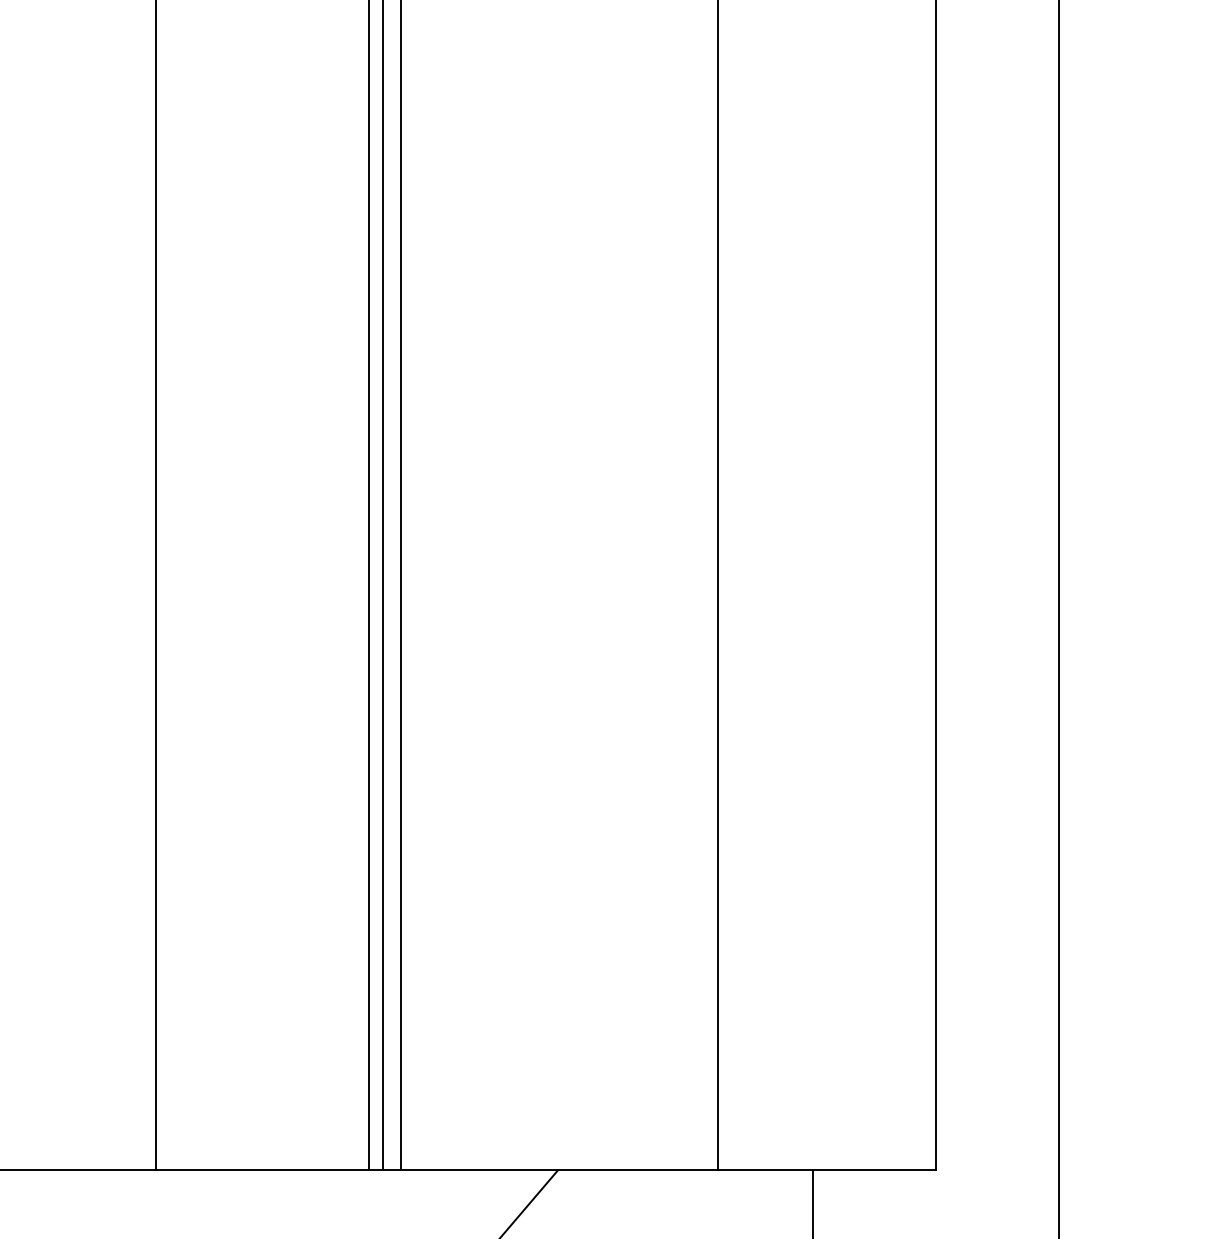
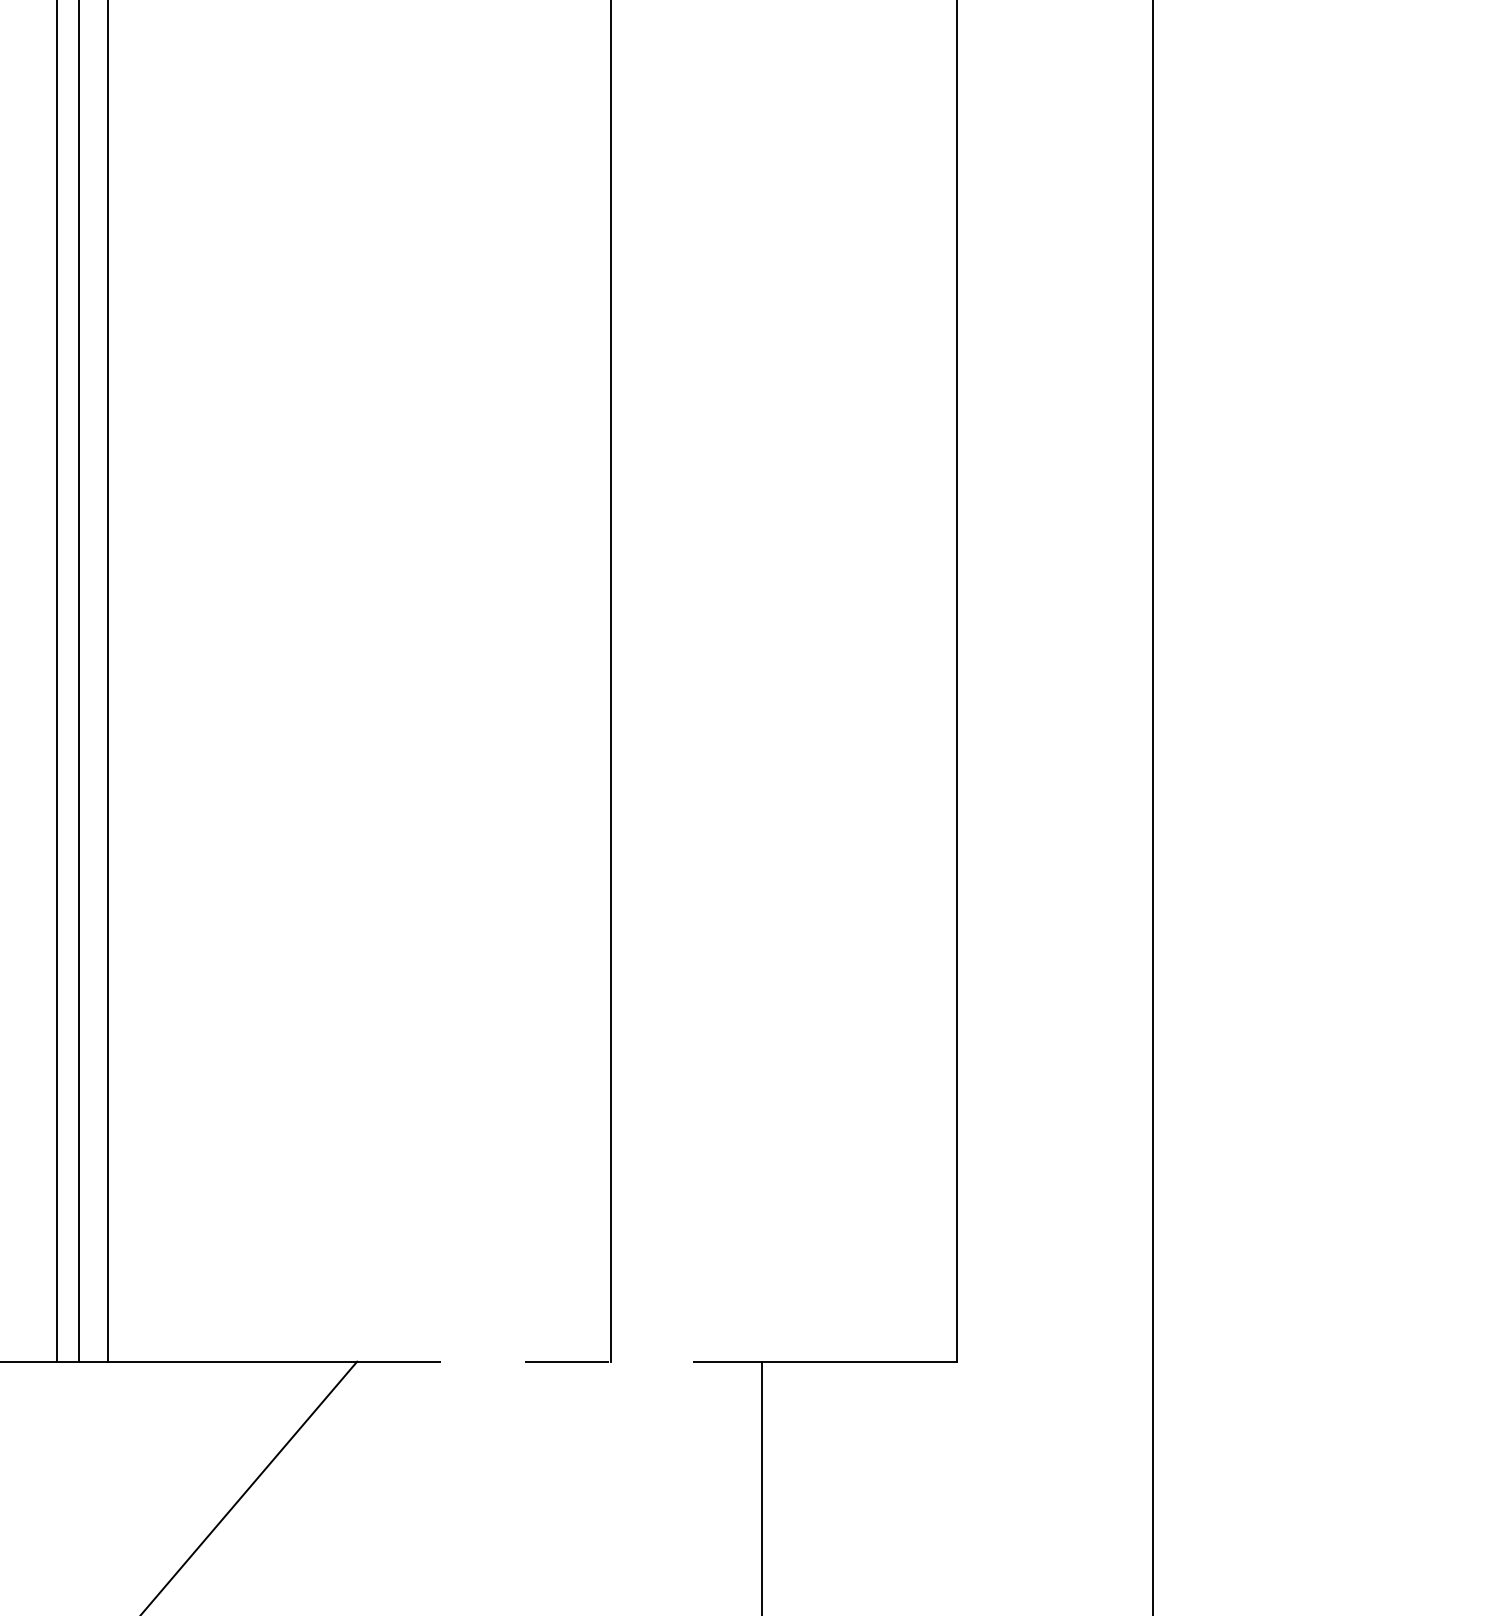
line: (685, 1170) -> (559, 1361), solid -> dashed

